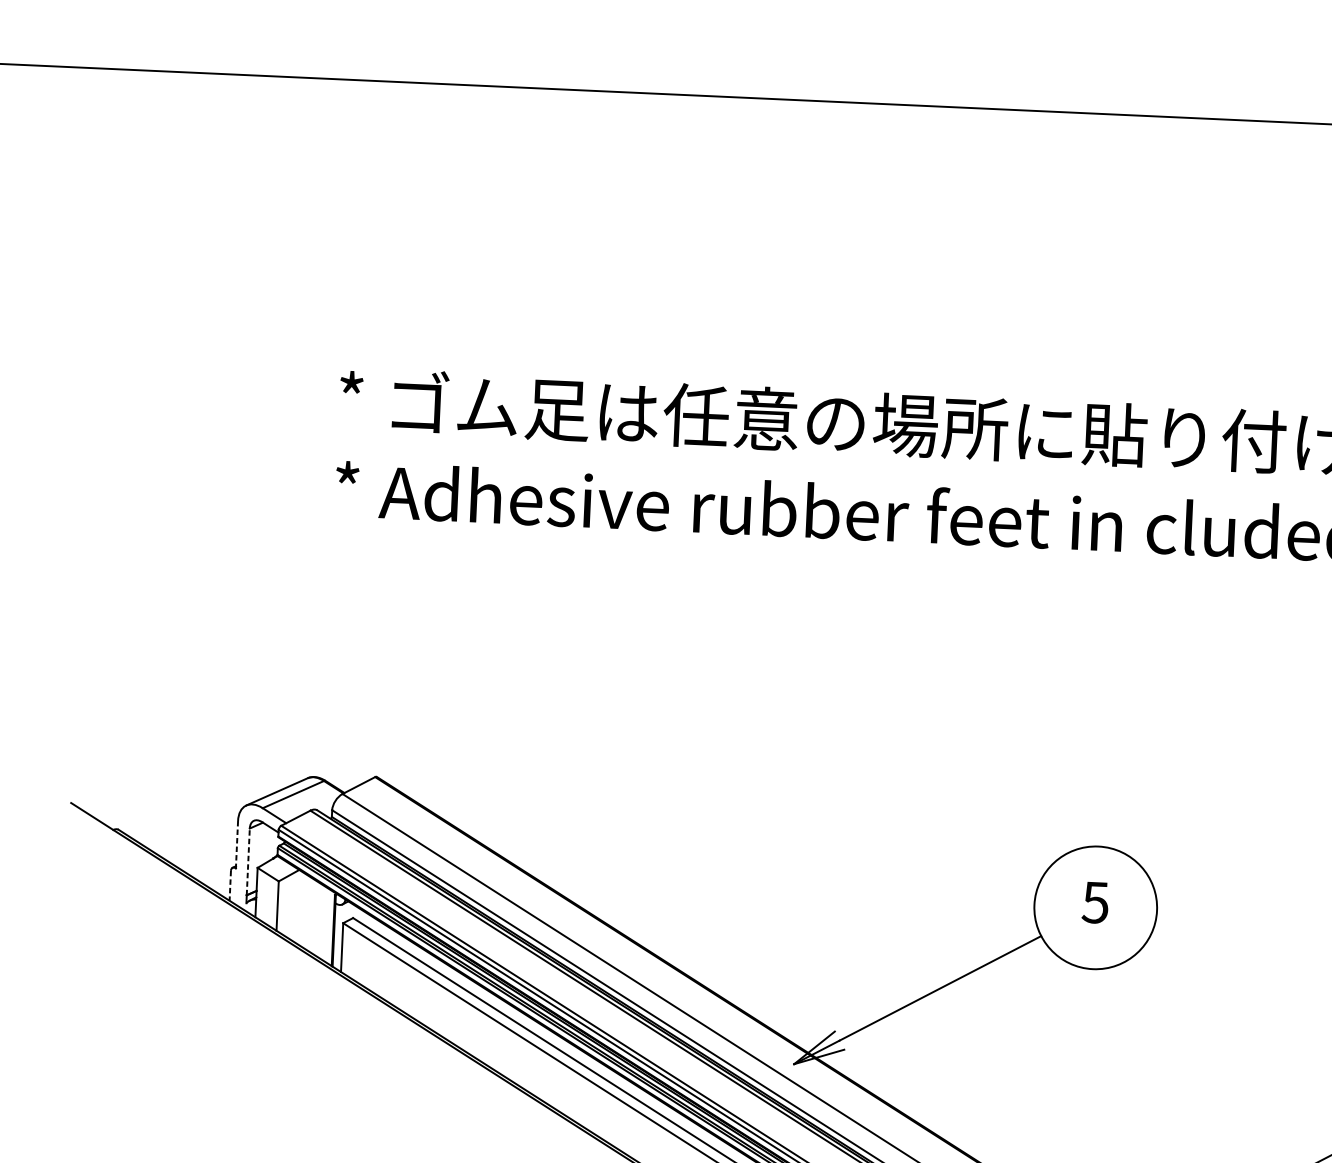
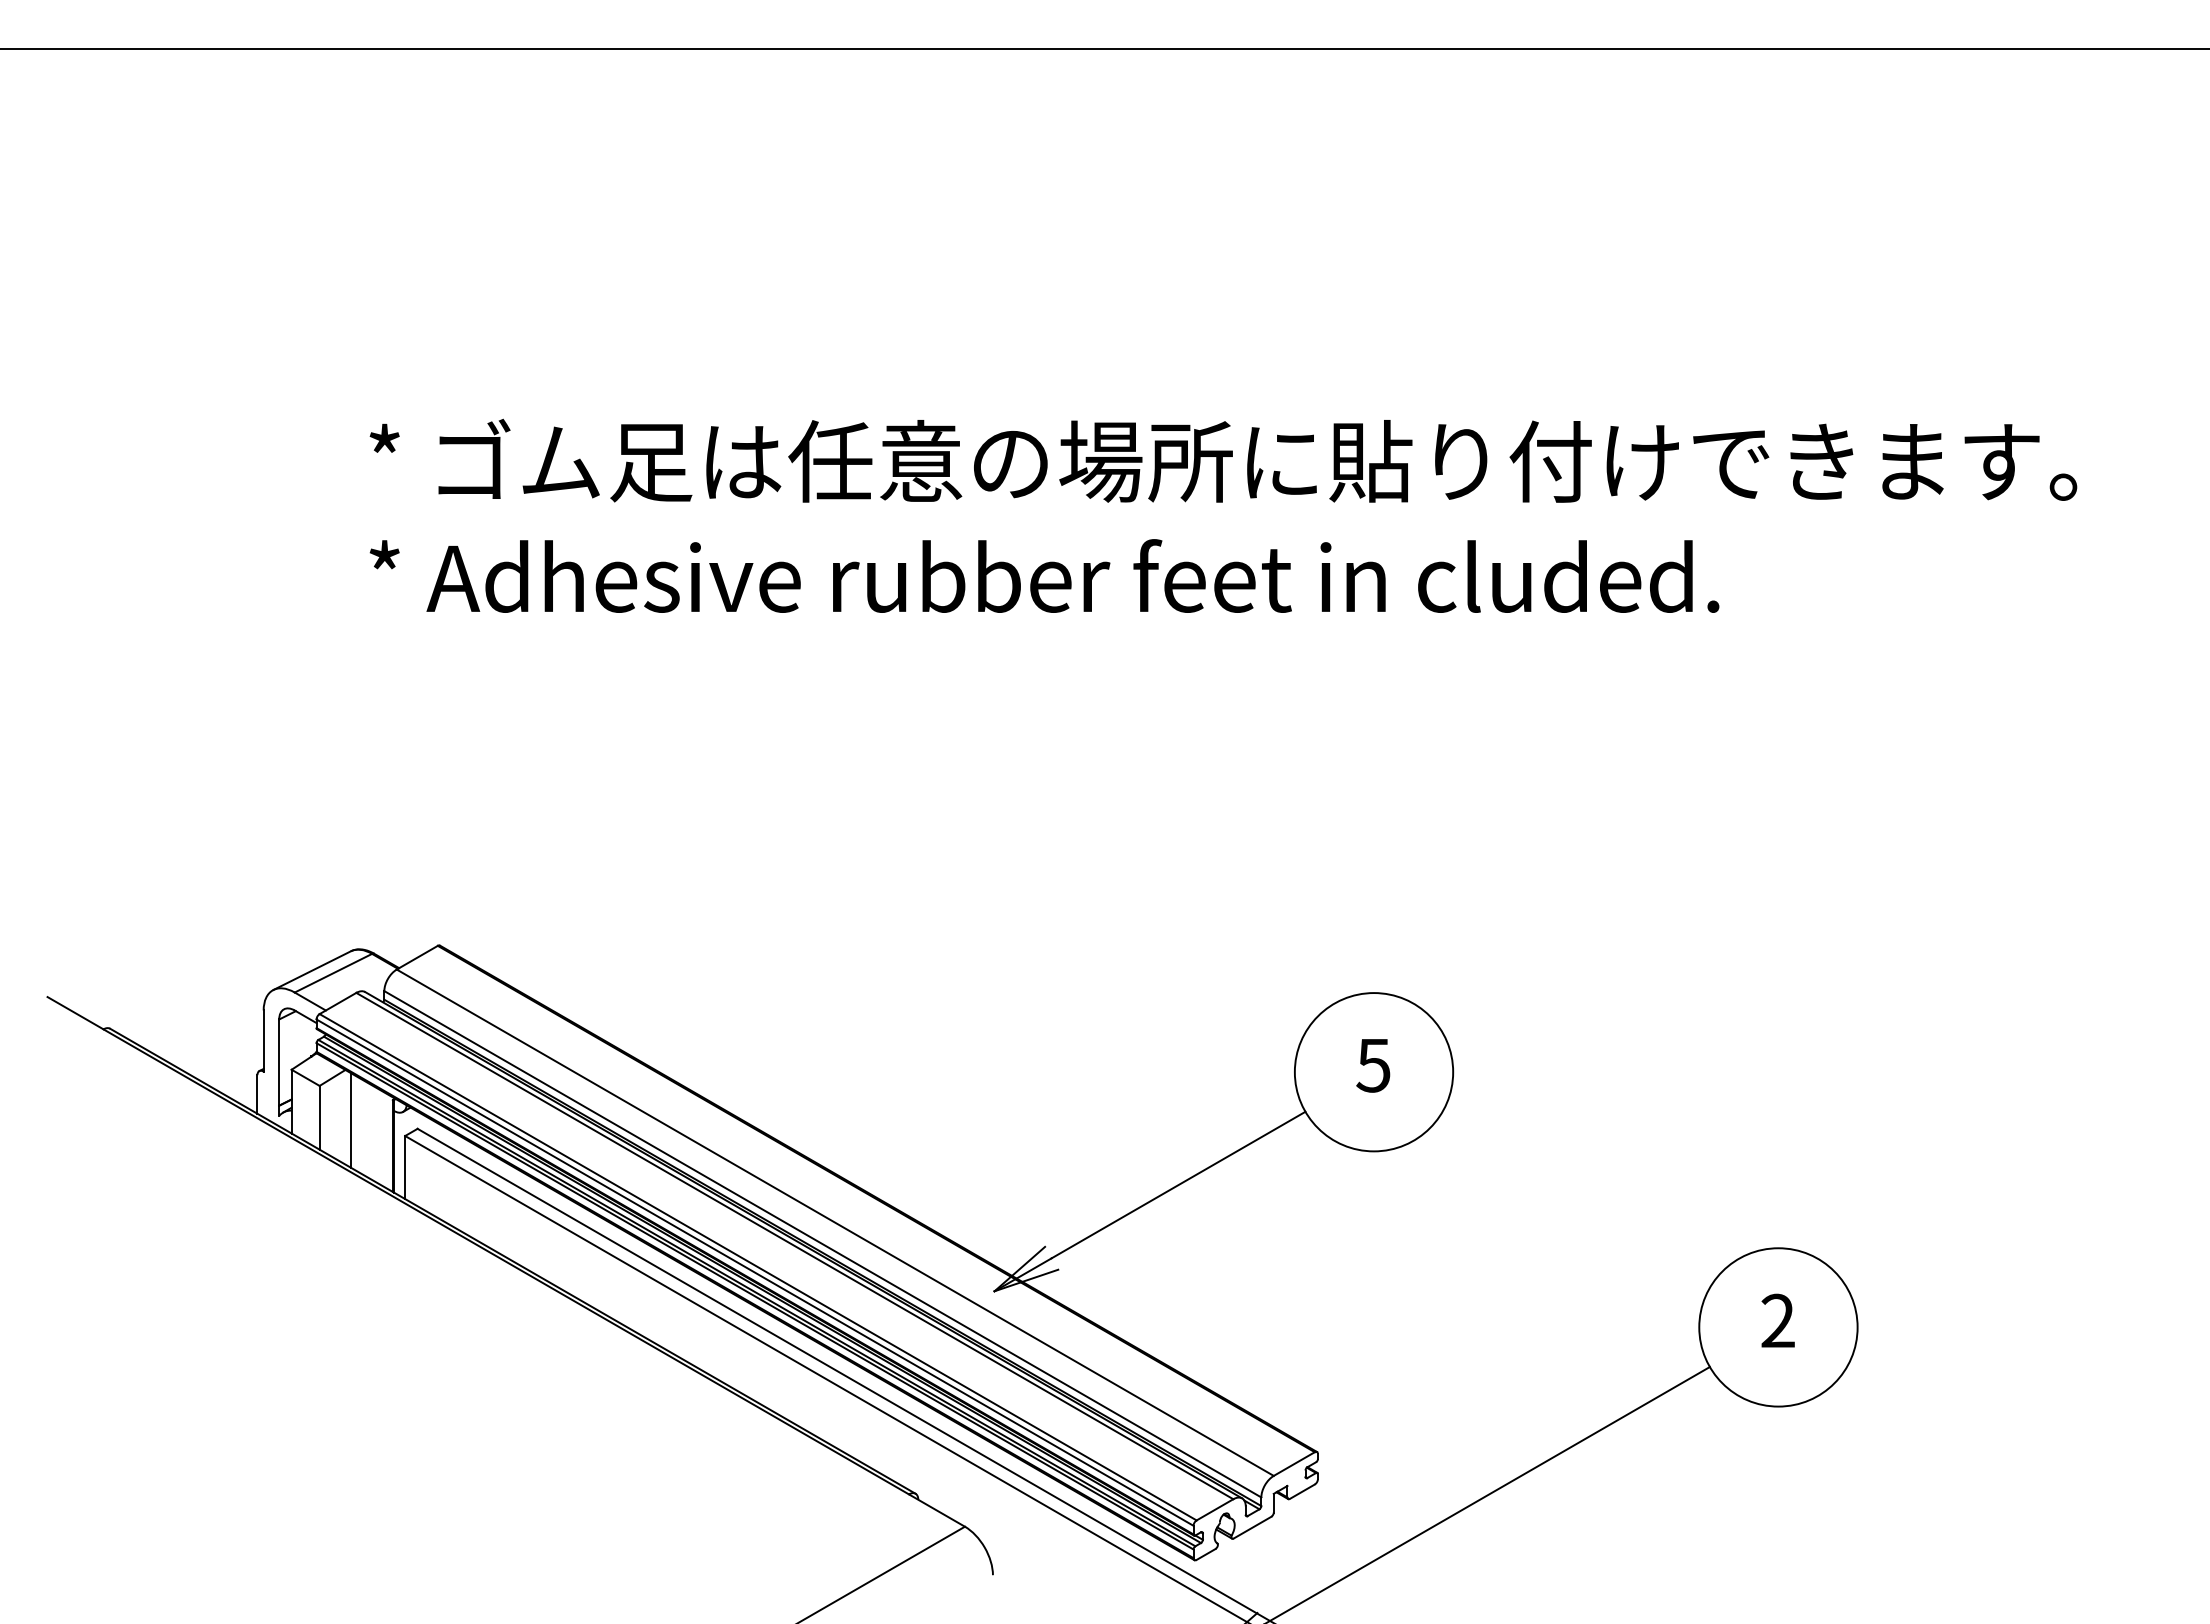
line: (236, 845) -> (263, 1041), dashed -> solid
line: (248, 861) -> (279, 1062), dashed -> solid
line: (230, 885) -> (257, 1094), dashed -> solid
line: (301, 909) -> (350, 1120), added

